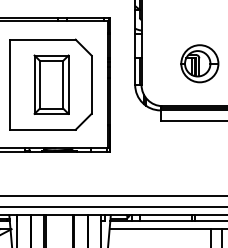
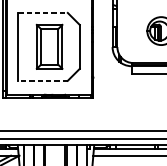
line: (42, 39) -> (42, 12), solid -> dashed
line: (42, 129) -> (42, 80), solid -> dashed

